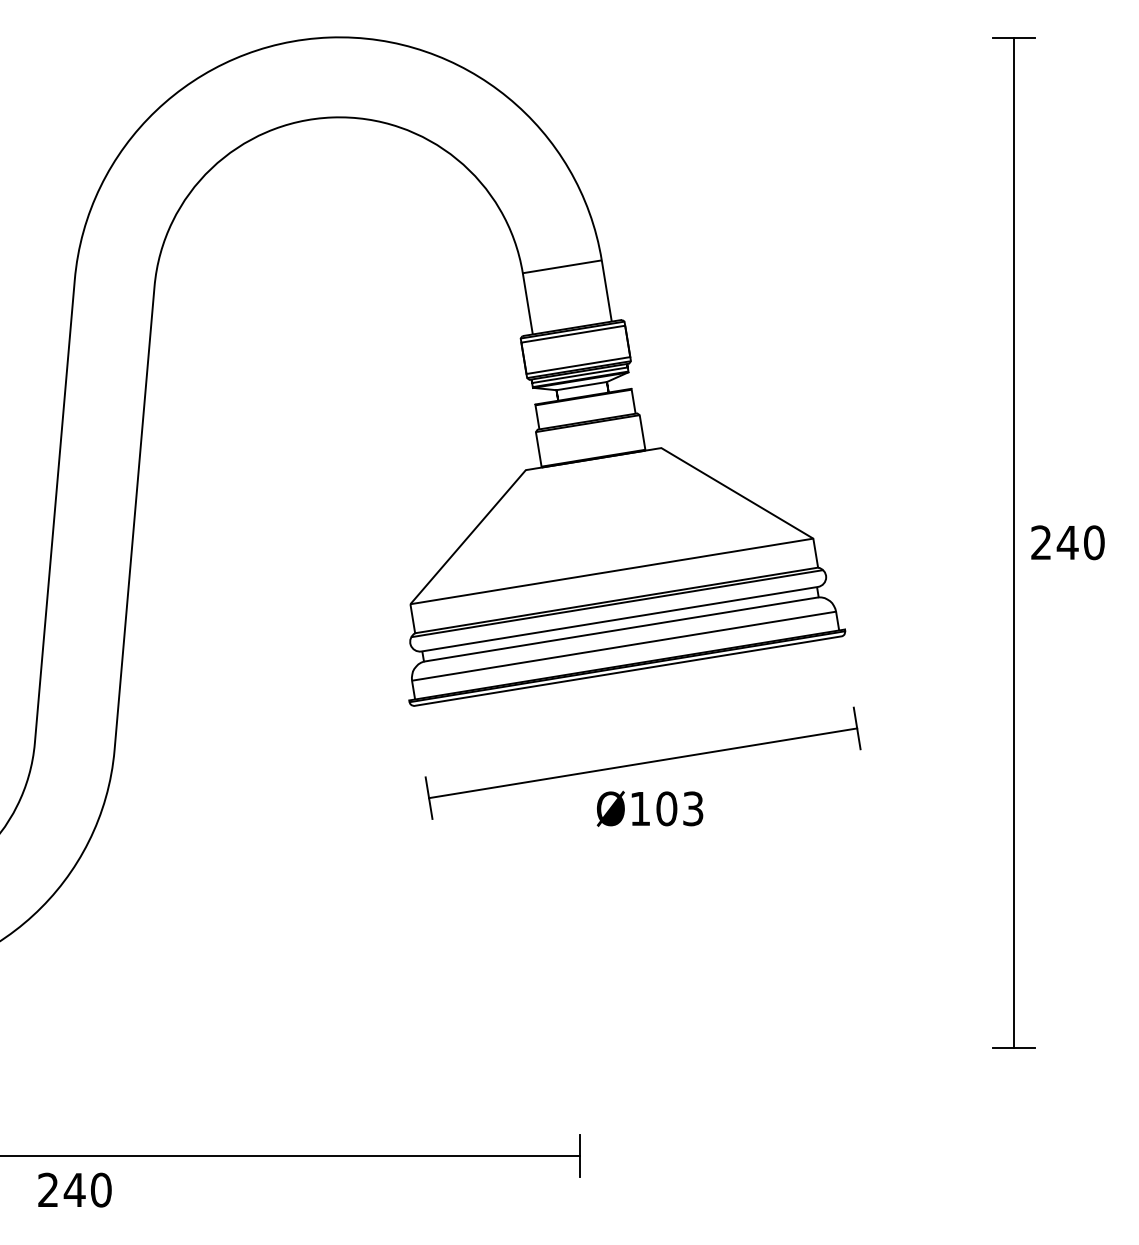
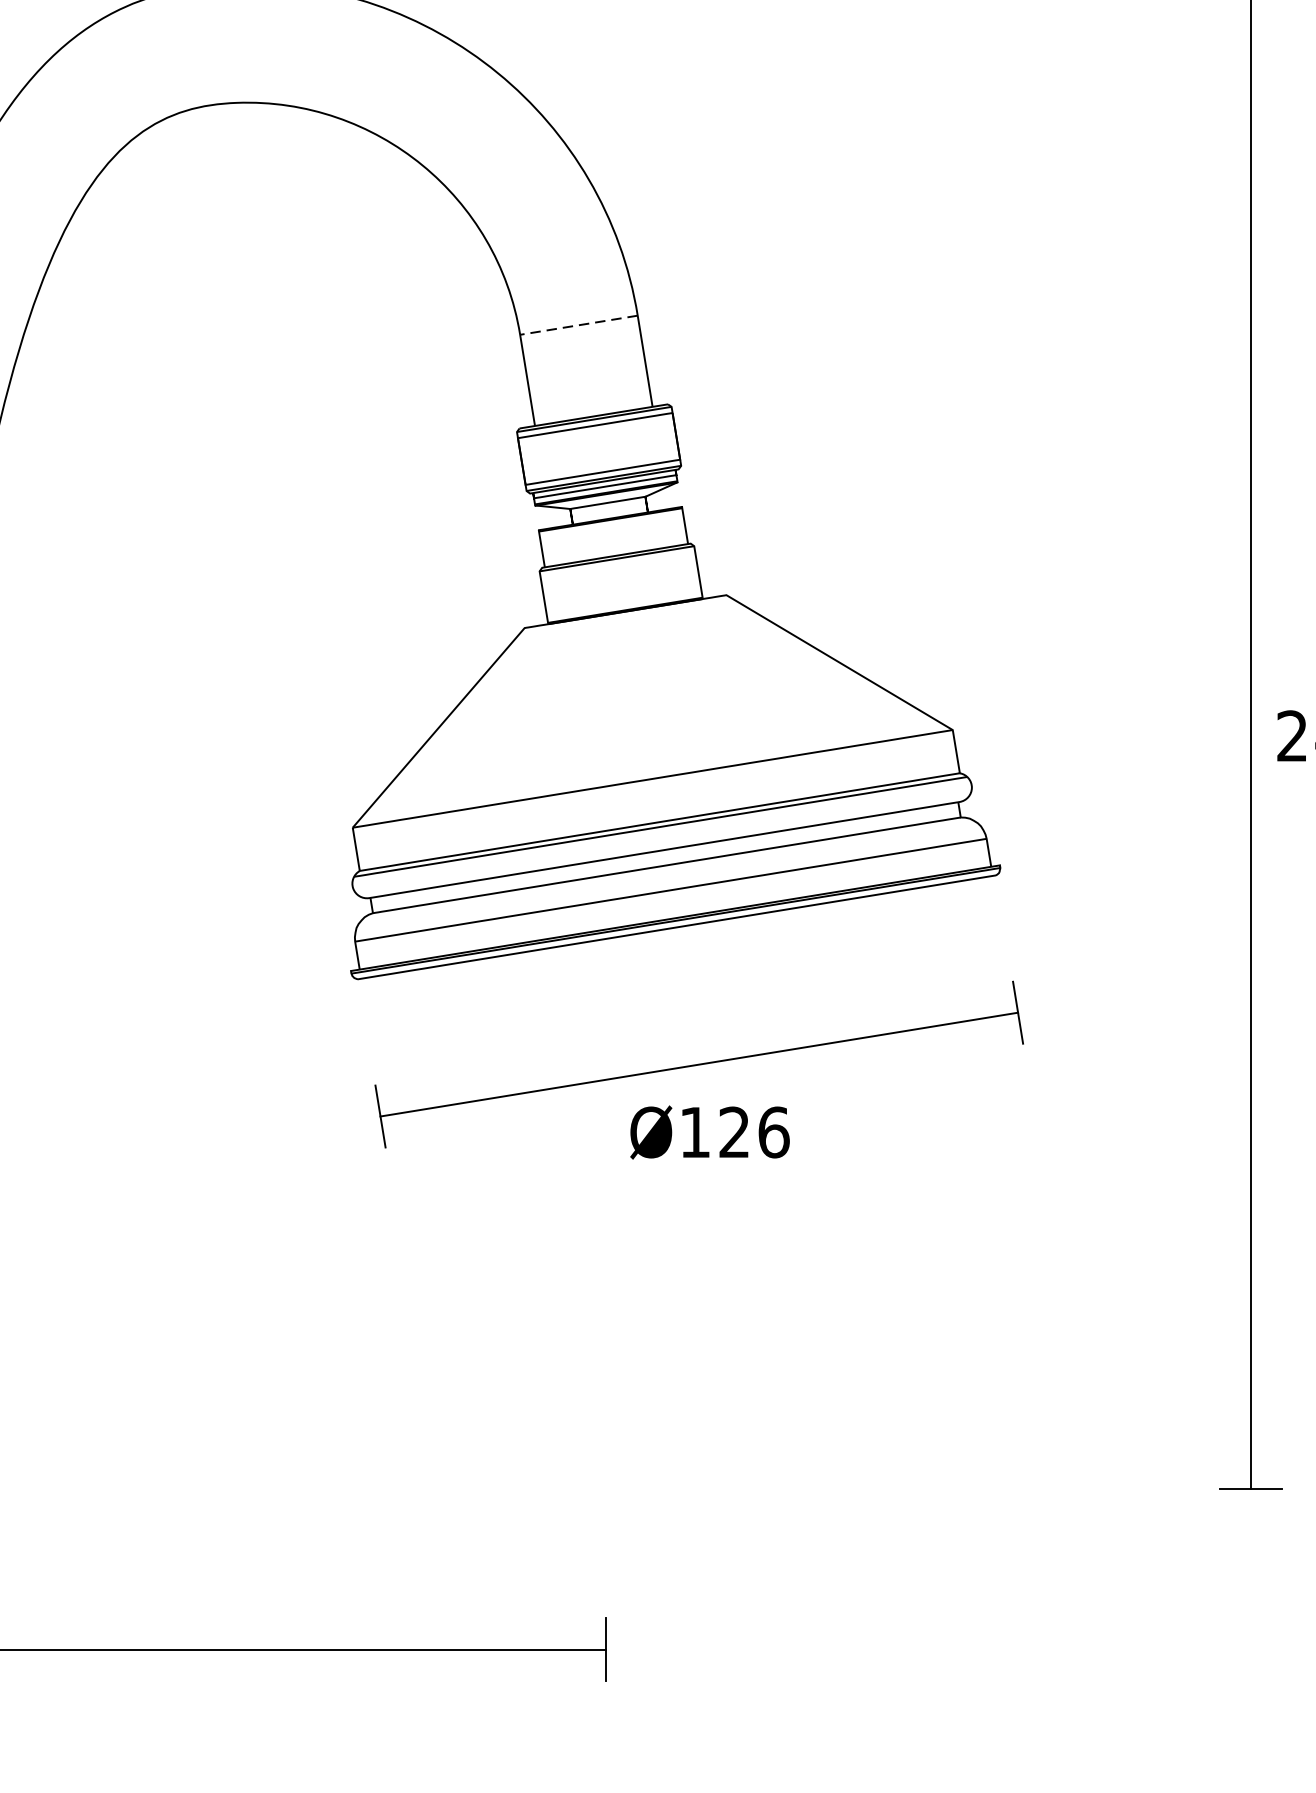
line: (562, 266) -> (579, 324), solid -> dashed
text: (679, 808) -> (753, 1131), Ø103 -> Ø126

